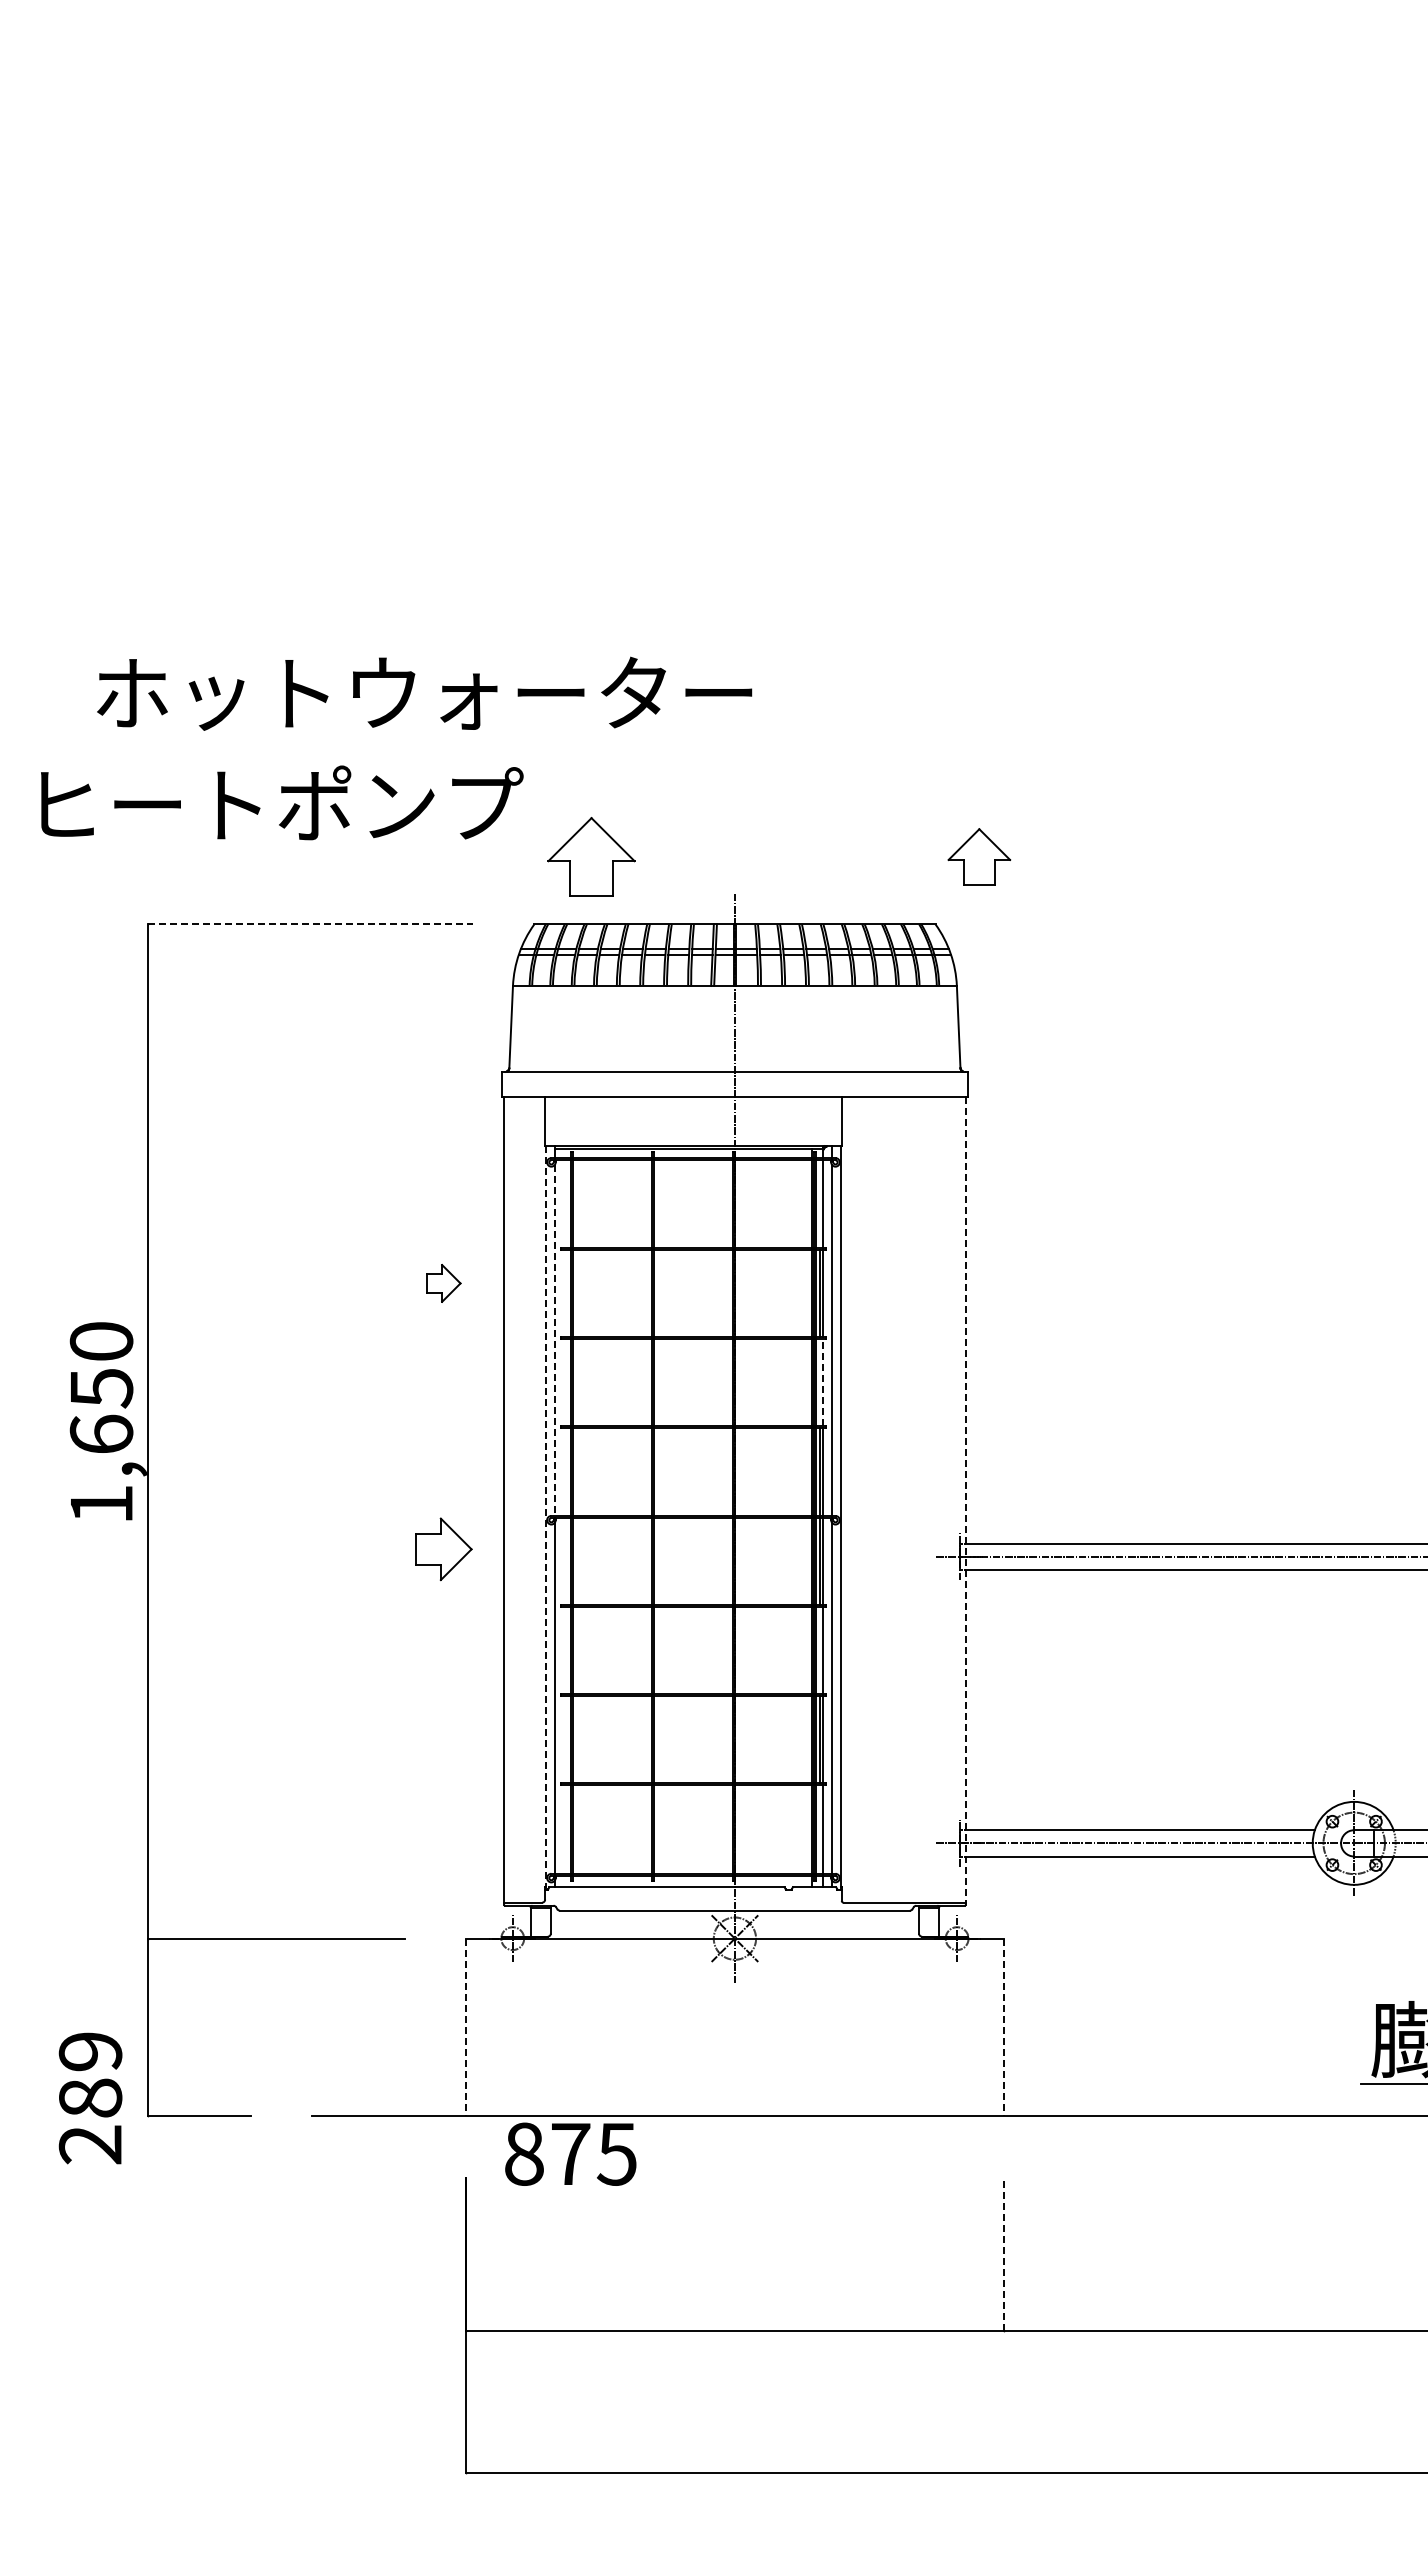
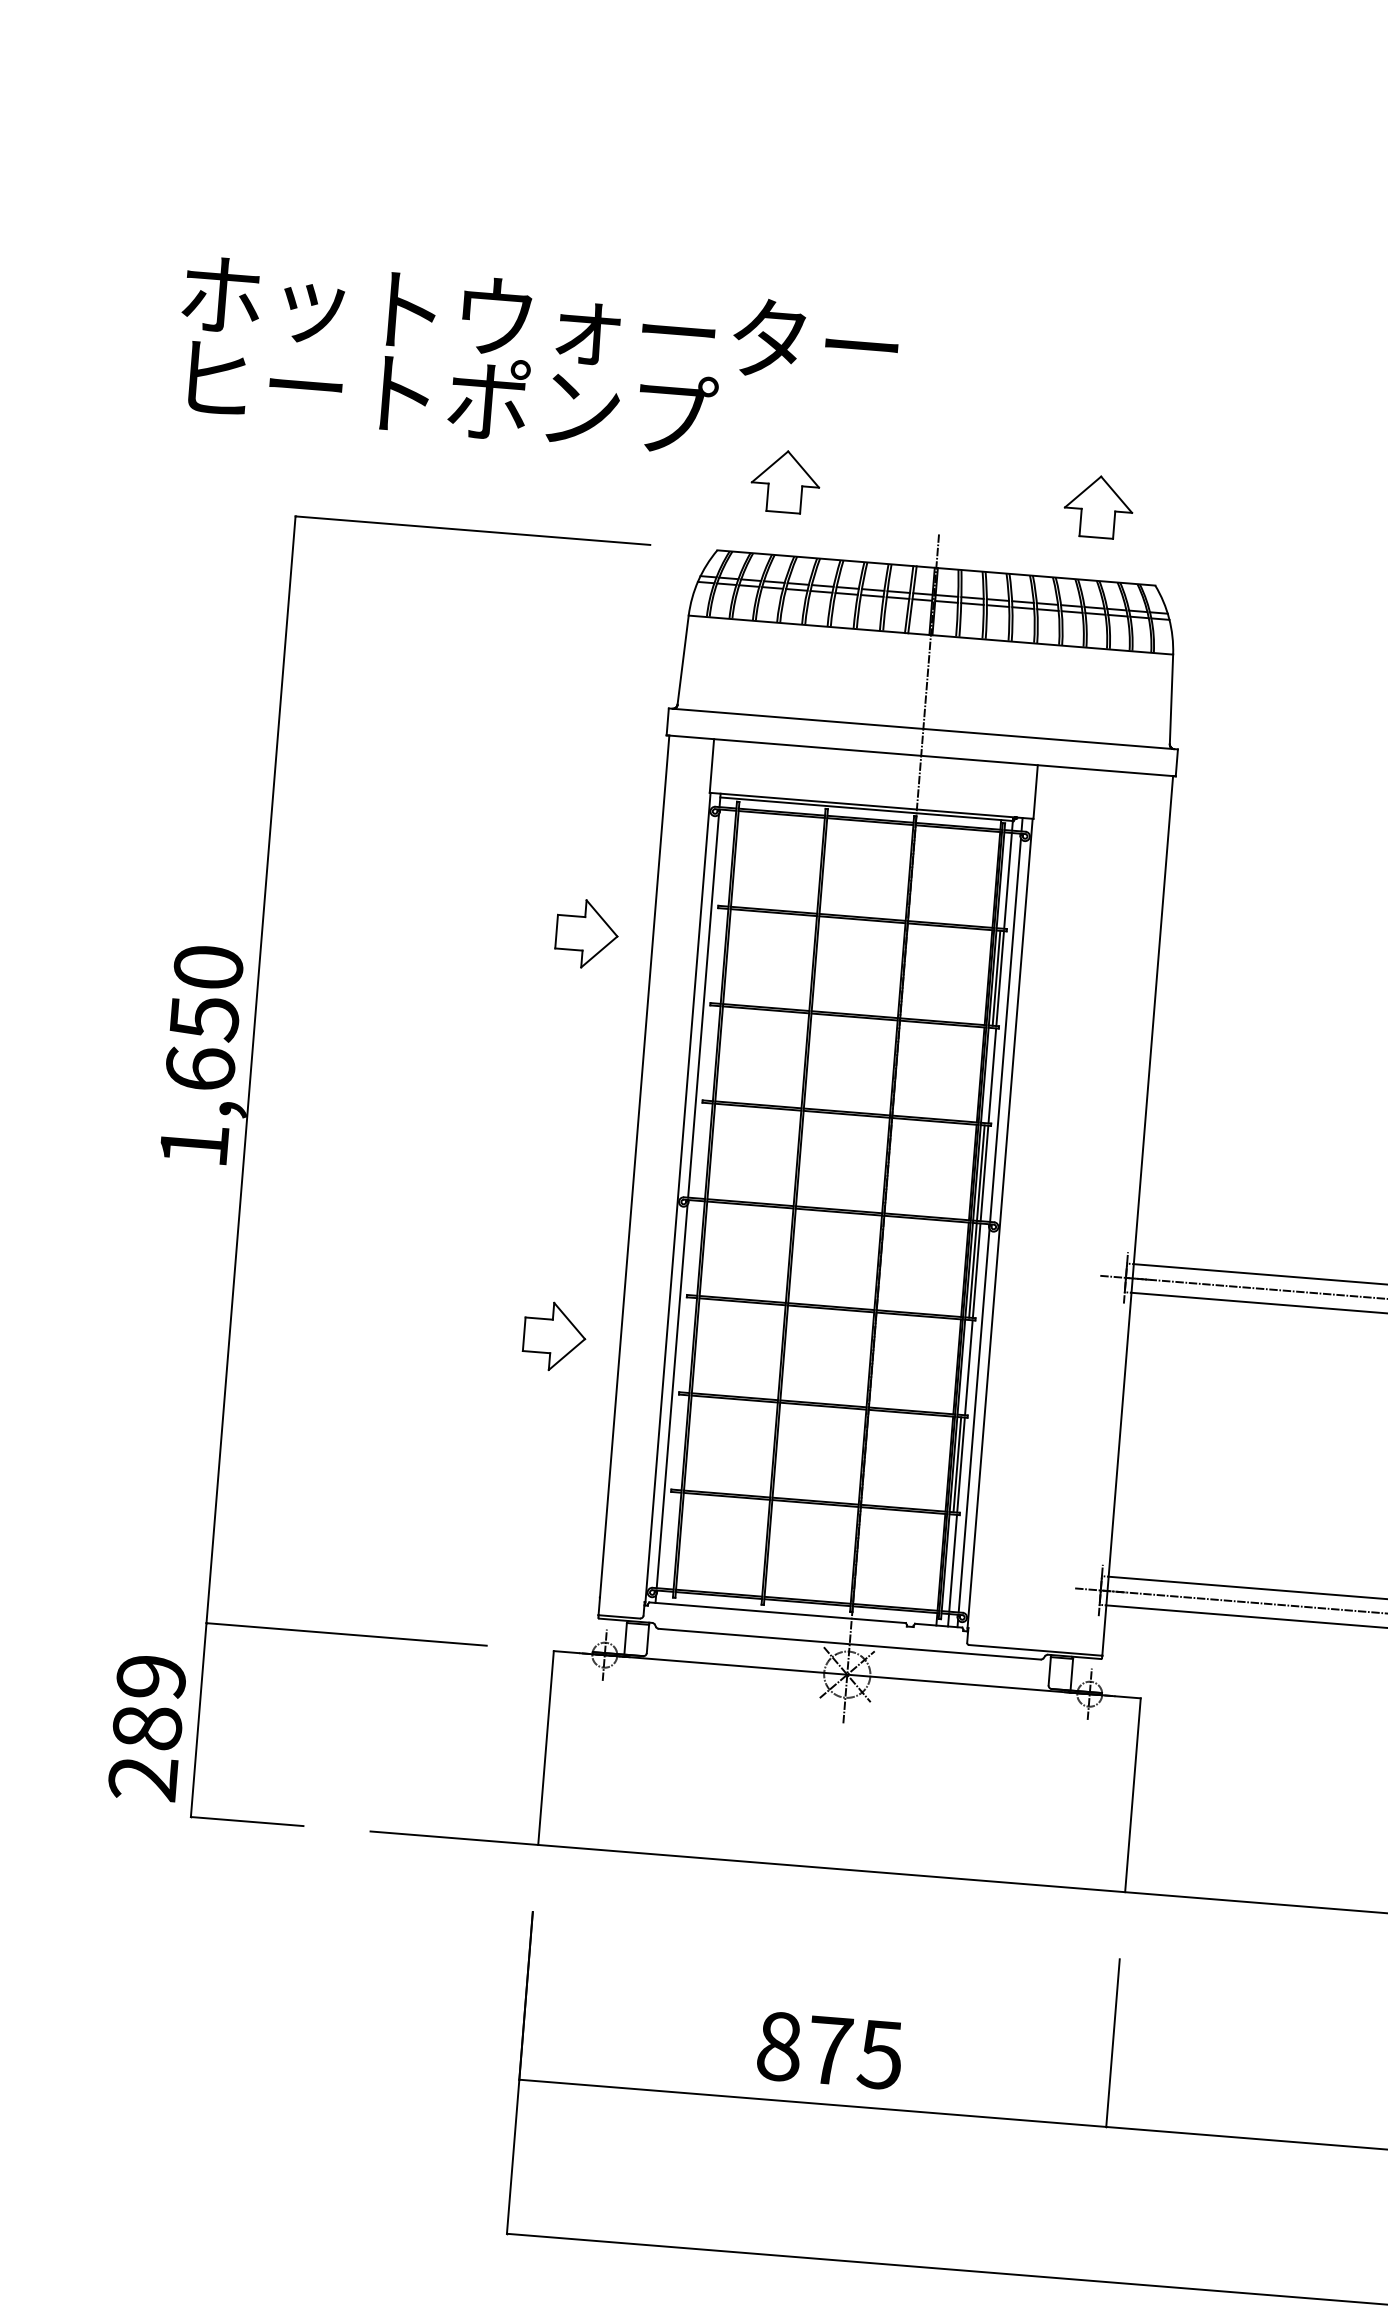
text: (424, 693) -> (540, 320), moved
part: (591, 856) -> (785, 481), size x0.71
part: (979, 856) -> (1098, 506), moved
line: (310, 924) -> (473, 530), dashed -> solid
part: (443, 1283) -> (586, 934), size x1.67
line: (555, 1340) -> (703, 1006), dashed -> solid
line: (823, 1382) -> (992, 1075), dashed -> solid
line: (965, 1500) -> (1137, 1216), dashed -> solid
line: (545, 1518) -> (677, 1199), dashed -> solid
part: (443, 1549) -> (554, 1336), moved
line: (466, 2027) -> (546, 1748), dashed -> solid
line: (1003, 2027) -> (1132, 1795), dashed -> solid
text: (90, 2098) -> (147, 1728), moved
text: (570, 2153) -> (829, 2049), moved
line: (1003, 2254) -> (1112, 2042), dashed -> solid

